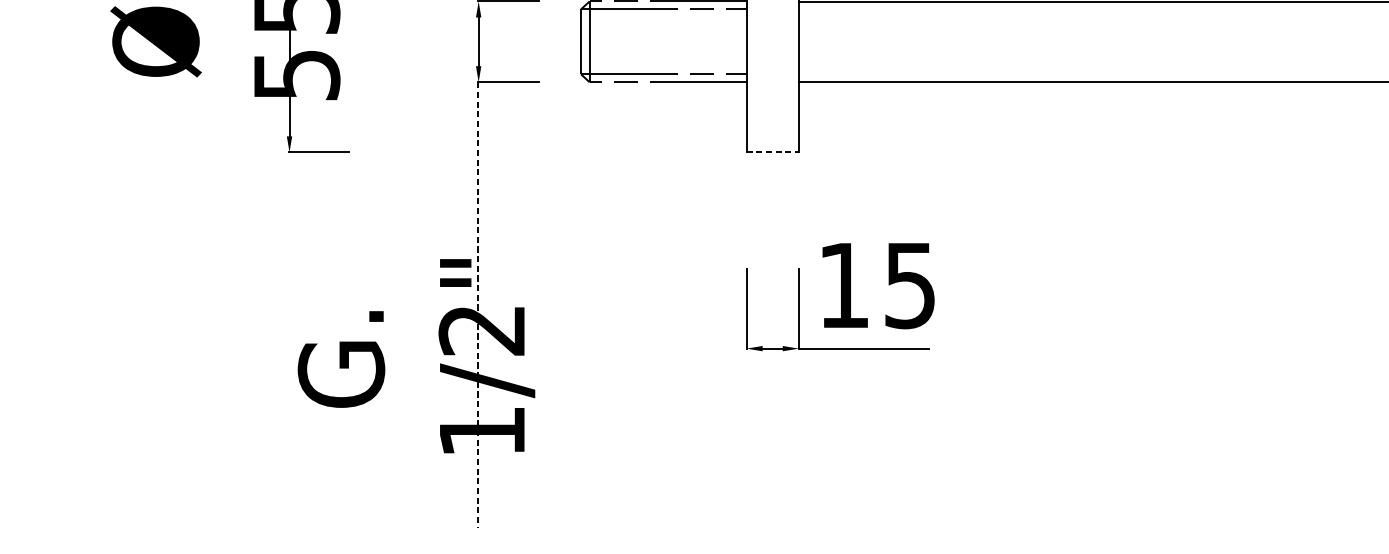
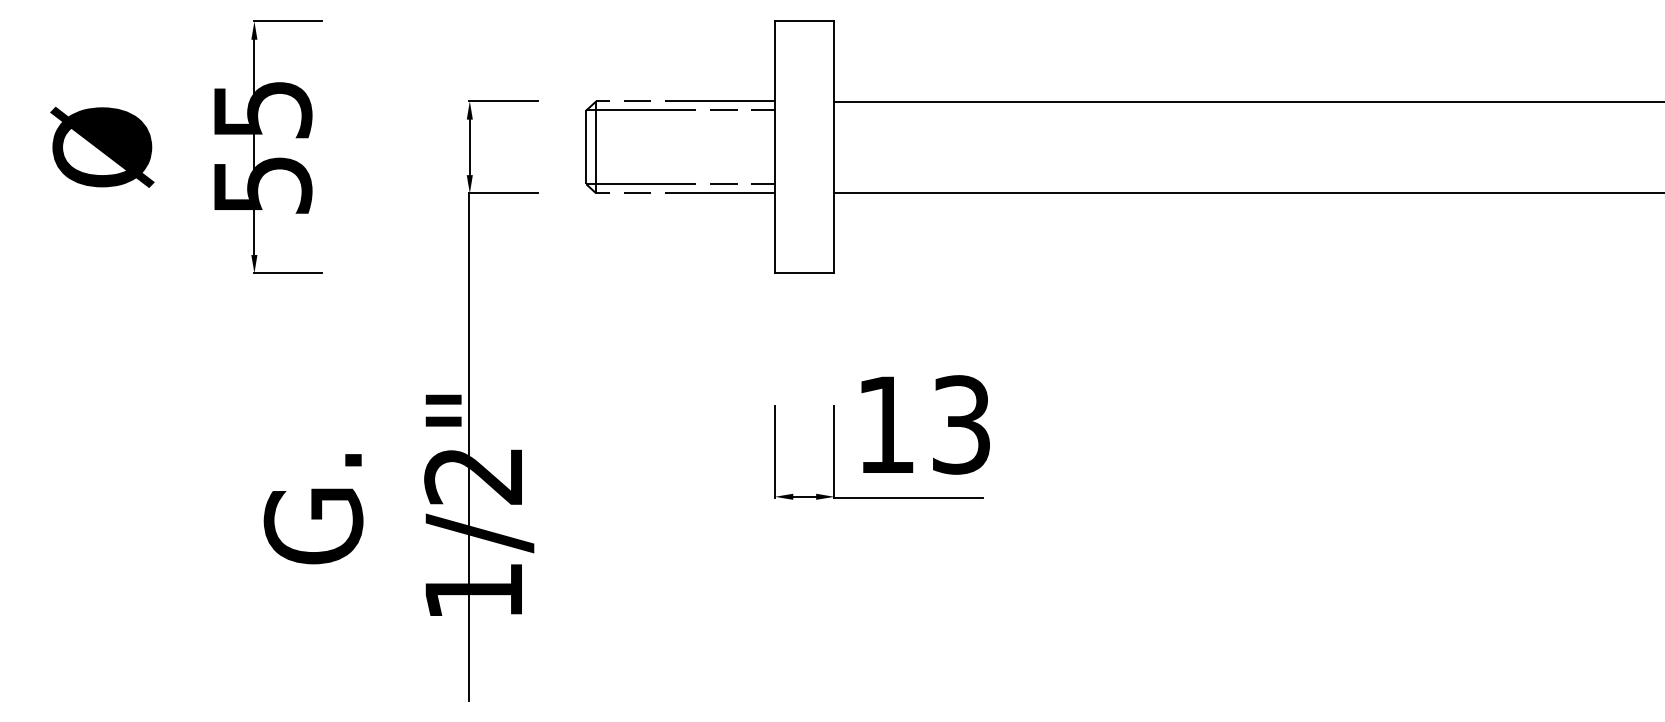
line: (772, 152) -> (804, 273), dashed -> solid
text: (910, 285) -> (961, 424), 15 -> 13
line: (478, 305) -> (469, 447), dashed -> solid

